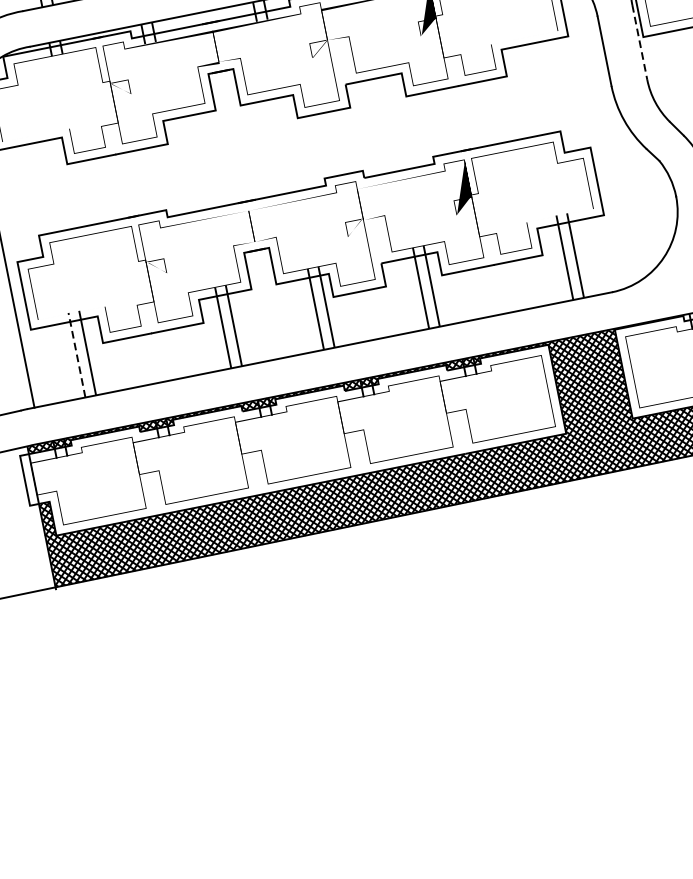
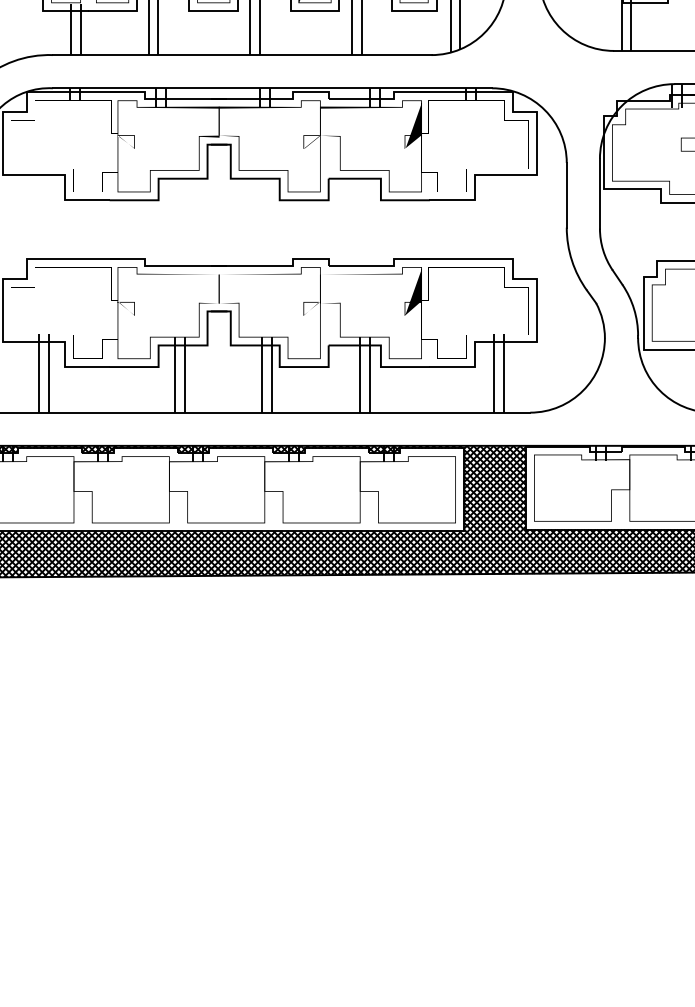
line: (639, 42) -> (599, 193), dashed -> solid
line: (77, 354) -> (39, 372), dashed -> solid

